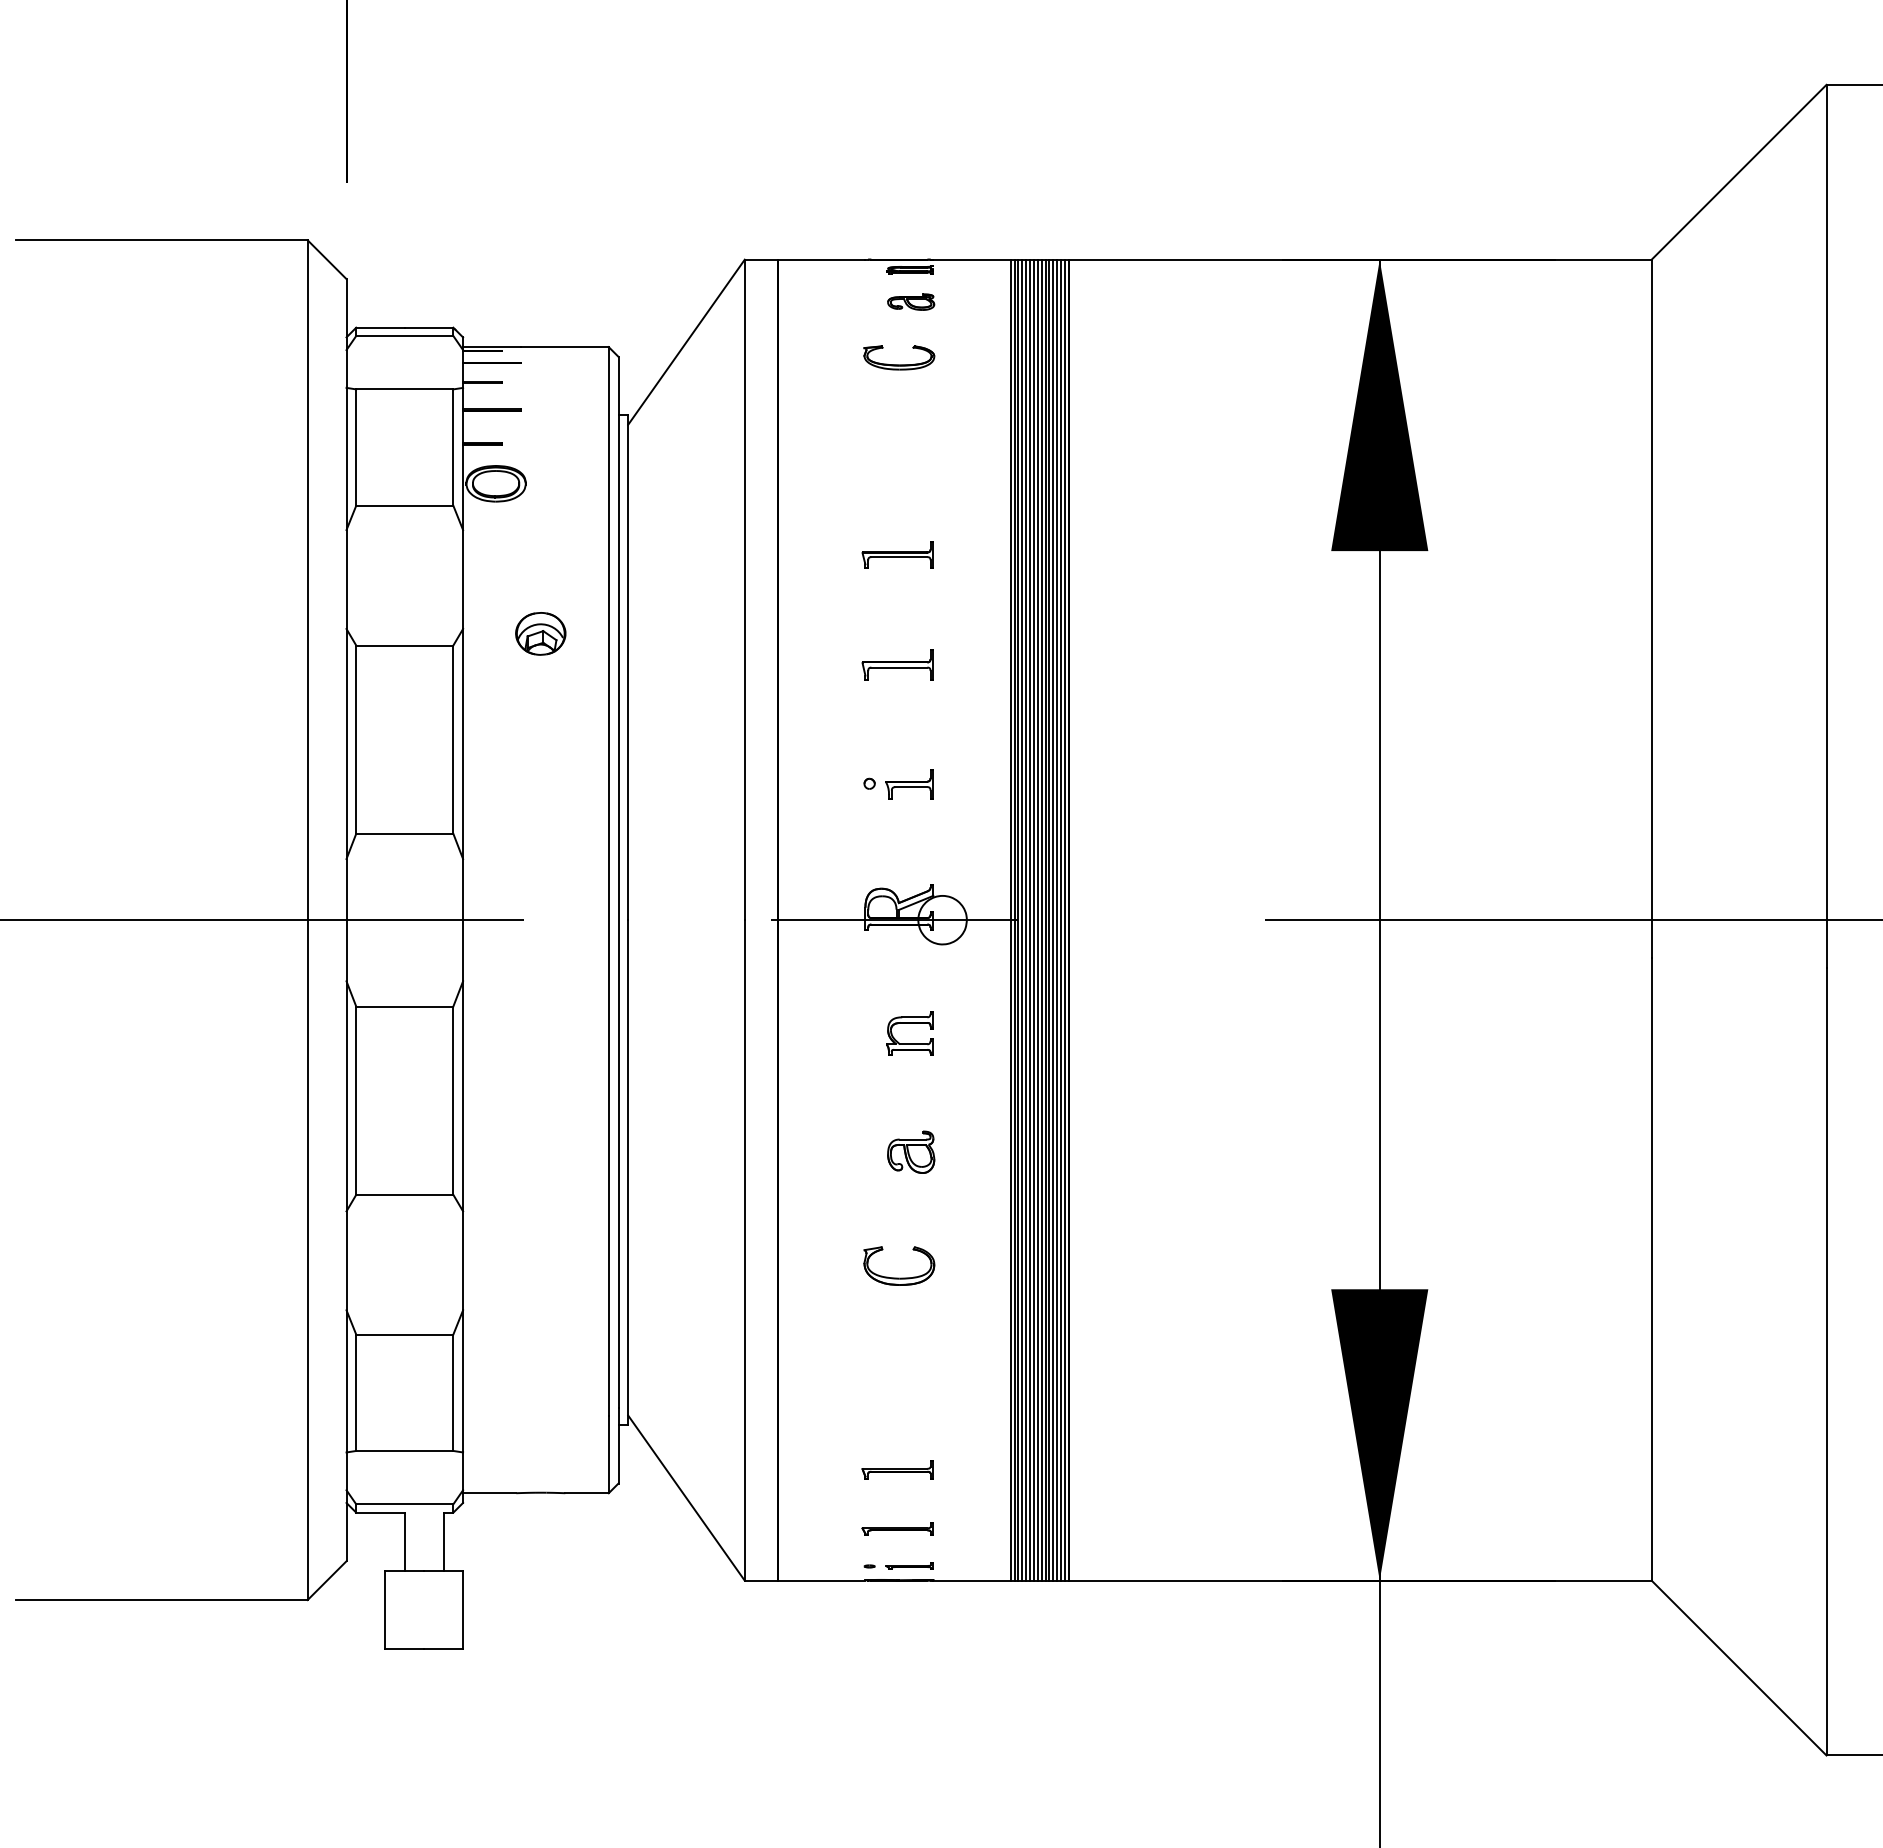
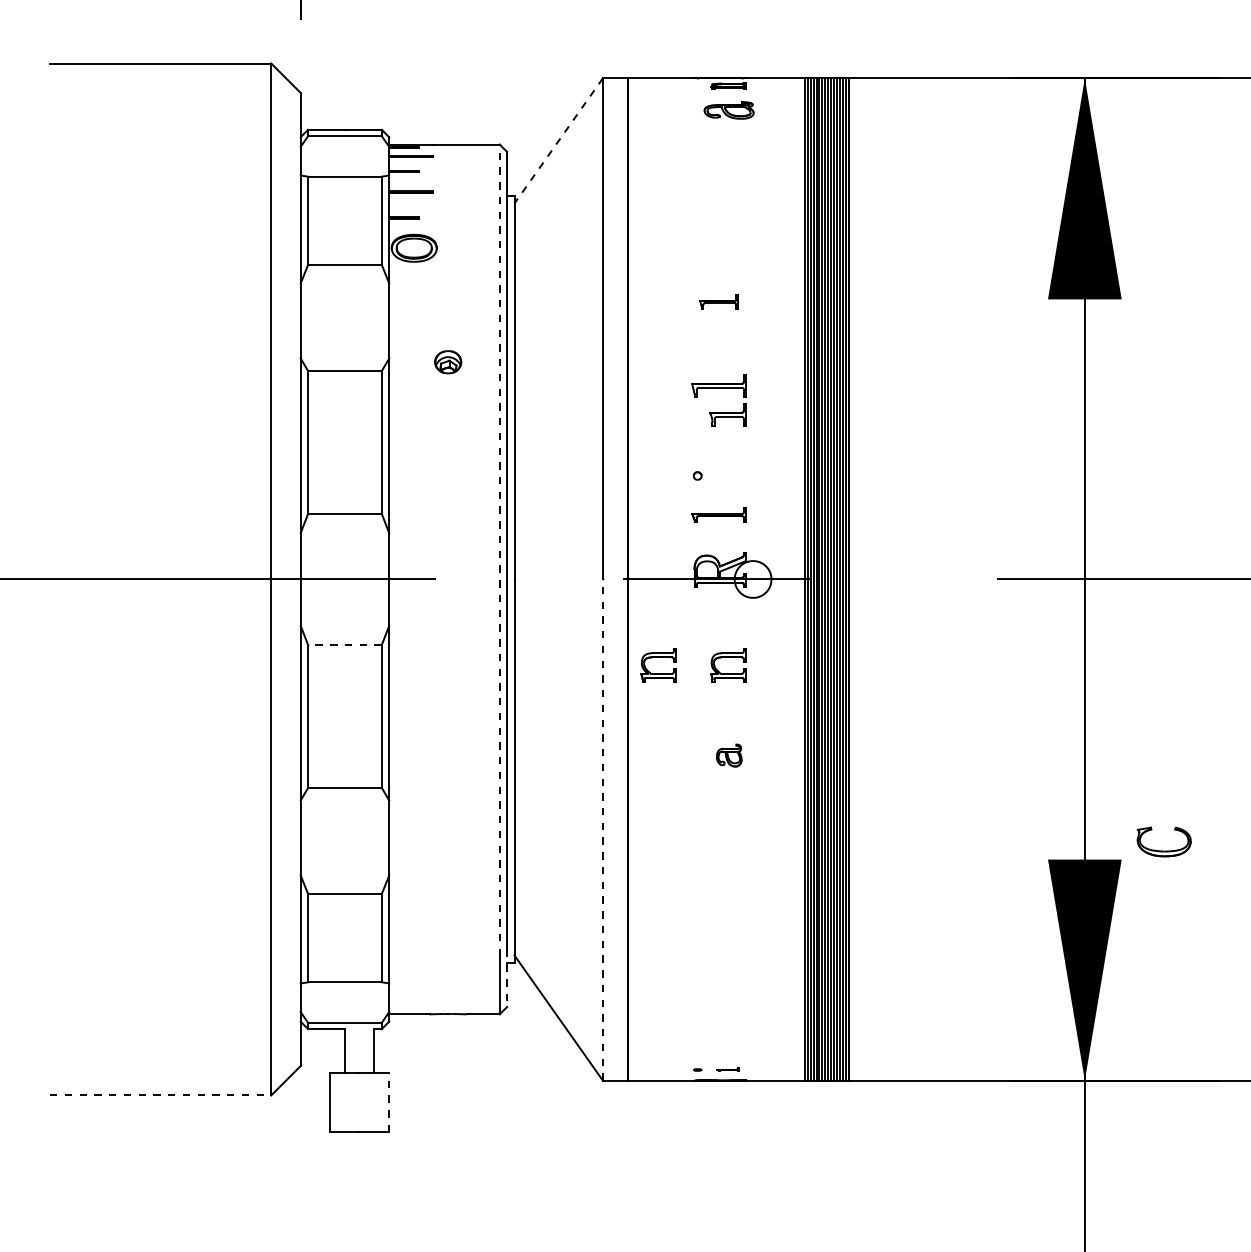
part: (911, 301) -> (729, 109), size x1.4
line: (686, 342) -> (558, 141), solid -> dashed
part: (899, 364) -> (720, 157), removed
part: (897, 554) -> (718, 301), size x0.7
part: (540, 633) -> (447, 361), size x0.7
part: (909, 784) -> (727, 415), moved
line: (608, 881) -> (499, 550), solid -> dashed
line: (404, 1006) -> (344, 644), solid -> dashed
part: (817, 1023) -> (658, 657), added
part: (911, 1151) -> (729, 755), size x0.7
line: (744, 1249) -> (602, 829), solid -> dashed
part: (899, 1277) -> (1164, 850), moved
line: (618, 1445) -> (507, 978), solid -> dashed
part: (897, 1469) -> (718, 514), moved
part: (897, 1528) -> (718, 1041), removed
part: (909, 1565) -> (727, 1069), size x0.6
line: (161, 1600) -> (160, 1095), solid -> dashed
line: (463, 1609) -> (389, 1102), solid -> dashed

